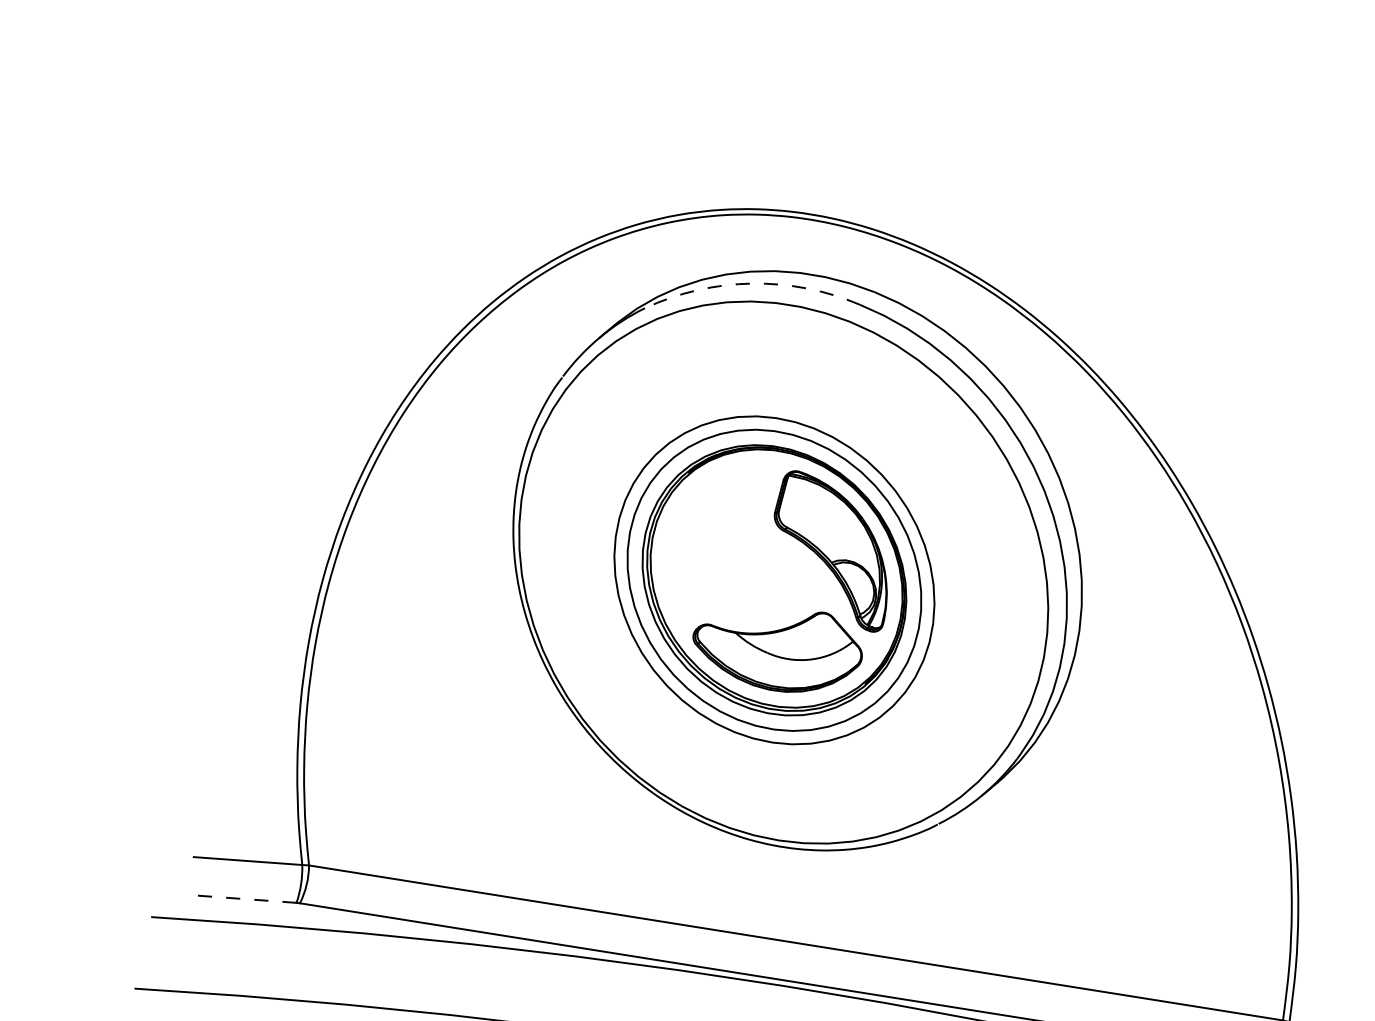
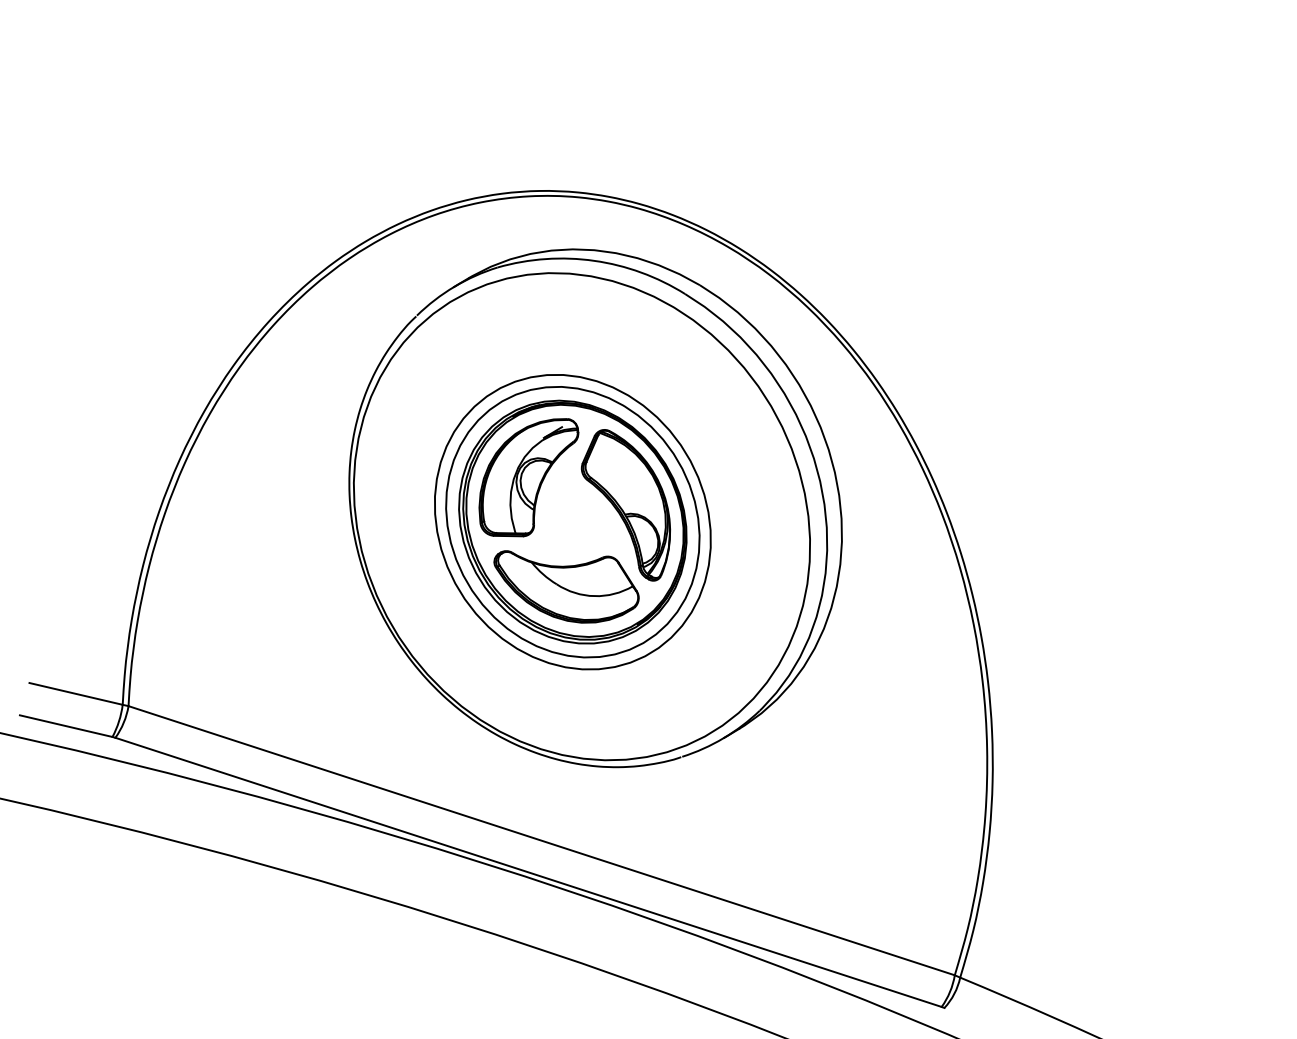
arc: (752, 283) -> (594, 260), dashed -> solid
part: (716, 538) -> (528, 477), added
line: (241, 898) -> (65, 725), dashed -> solid

